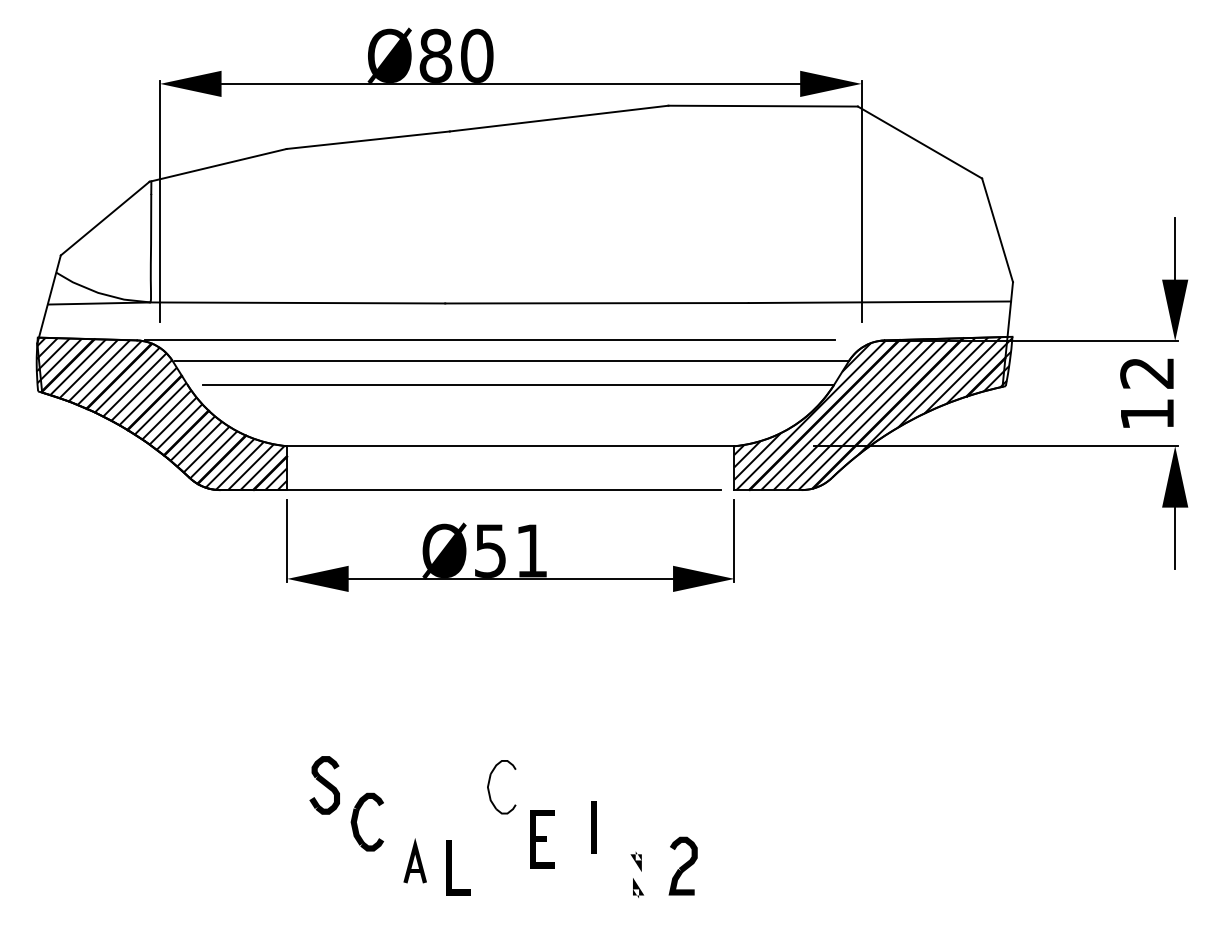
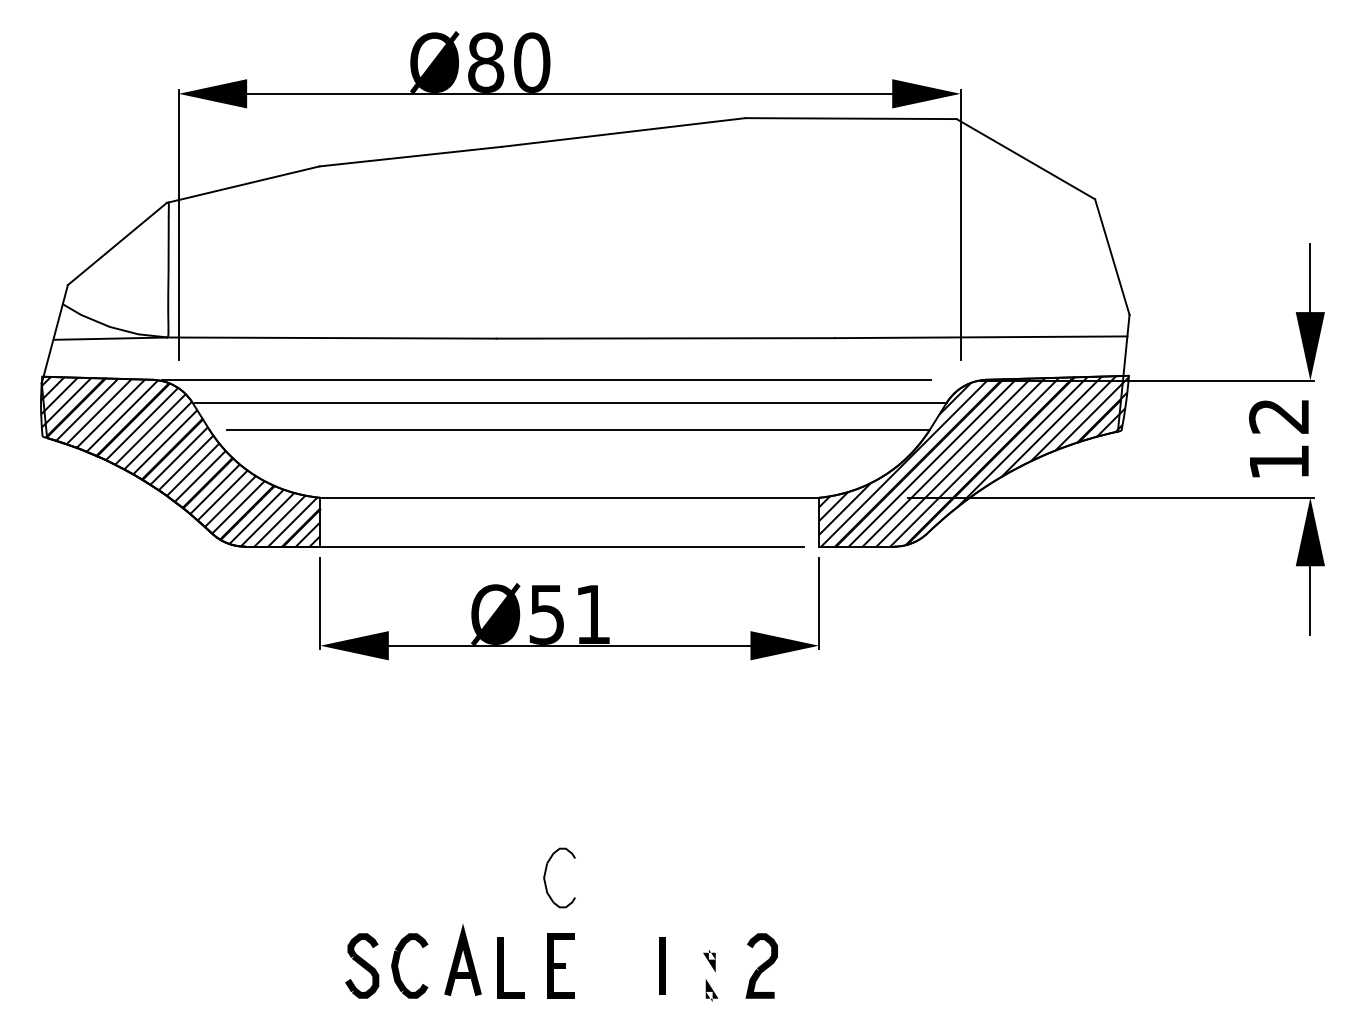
part: (325, 784) -> (362, 965), moved
part: (357, 821) -> (398, 965), moved
line: (594, 827) -> (662, 965), moved
part: (542, 838) -> (560, 965), moved
part: (414, 860) -> (462, 959), size x1.43

